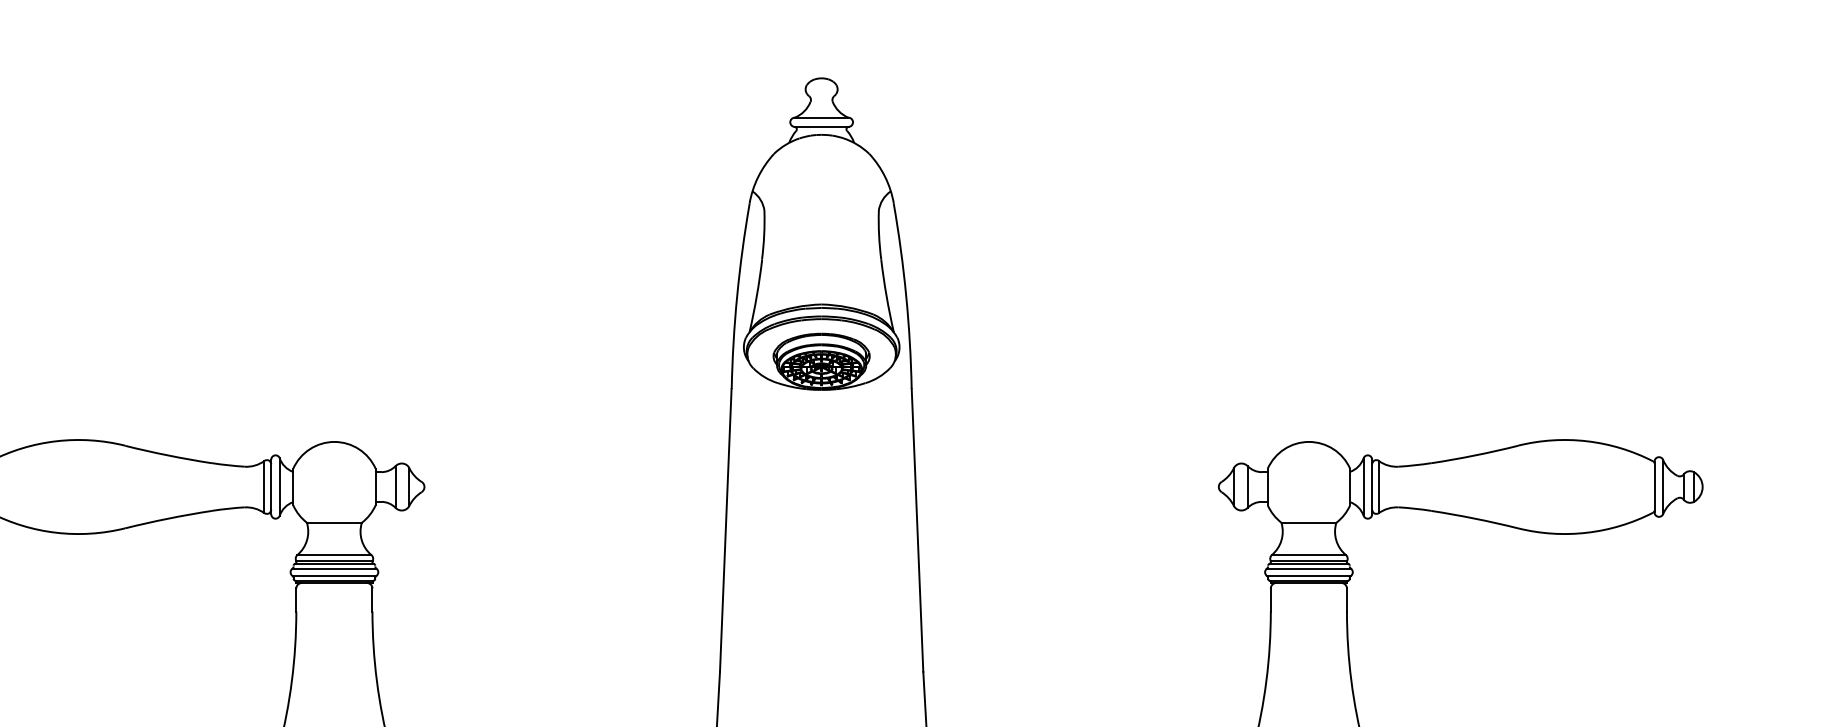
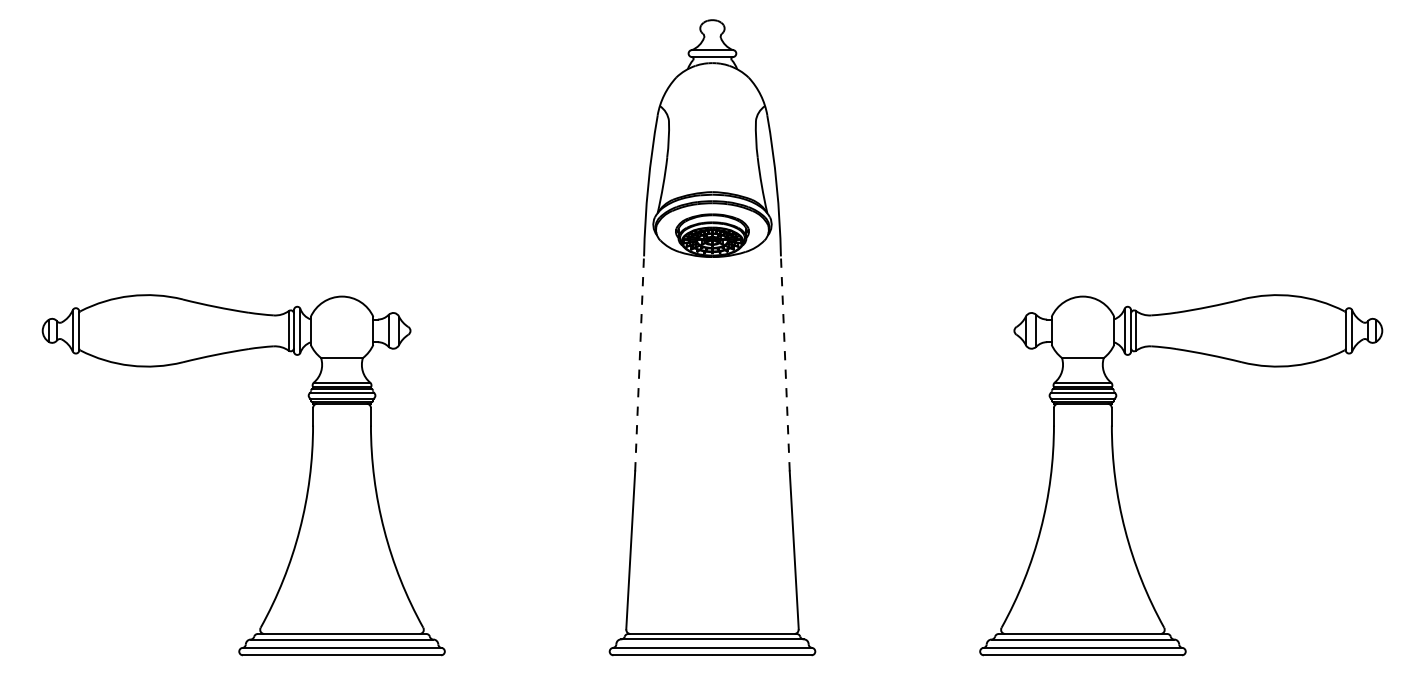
line: (725, 529) -> (639, 363), solid -> dashed
line: (917, 529) -> (785, 363), solid -> dashed

